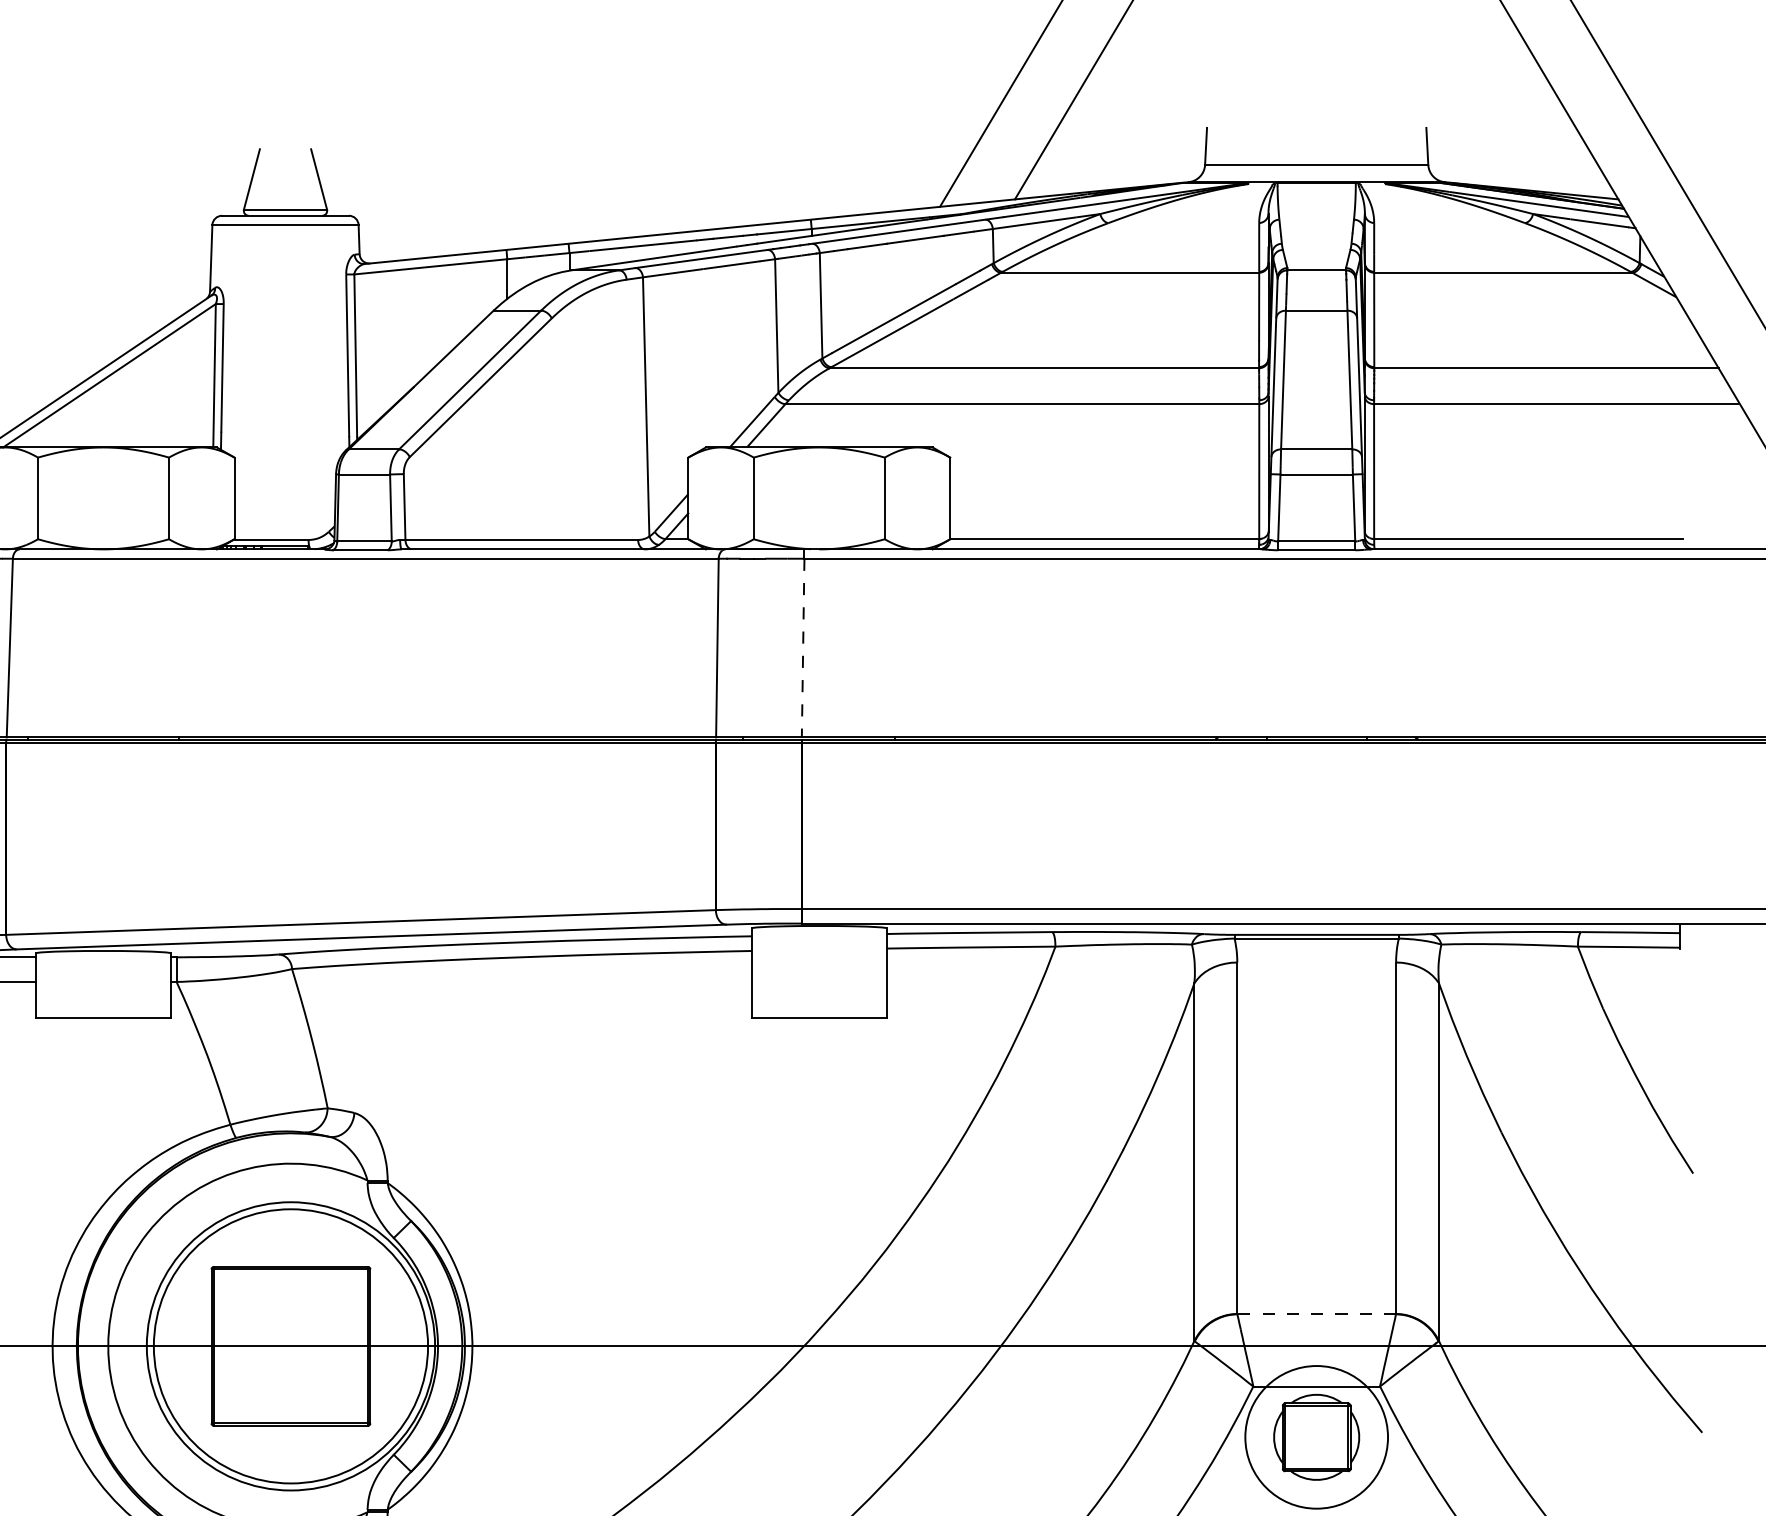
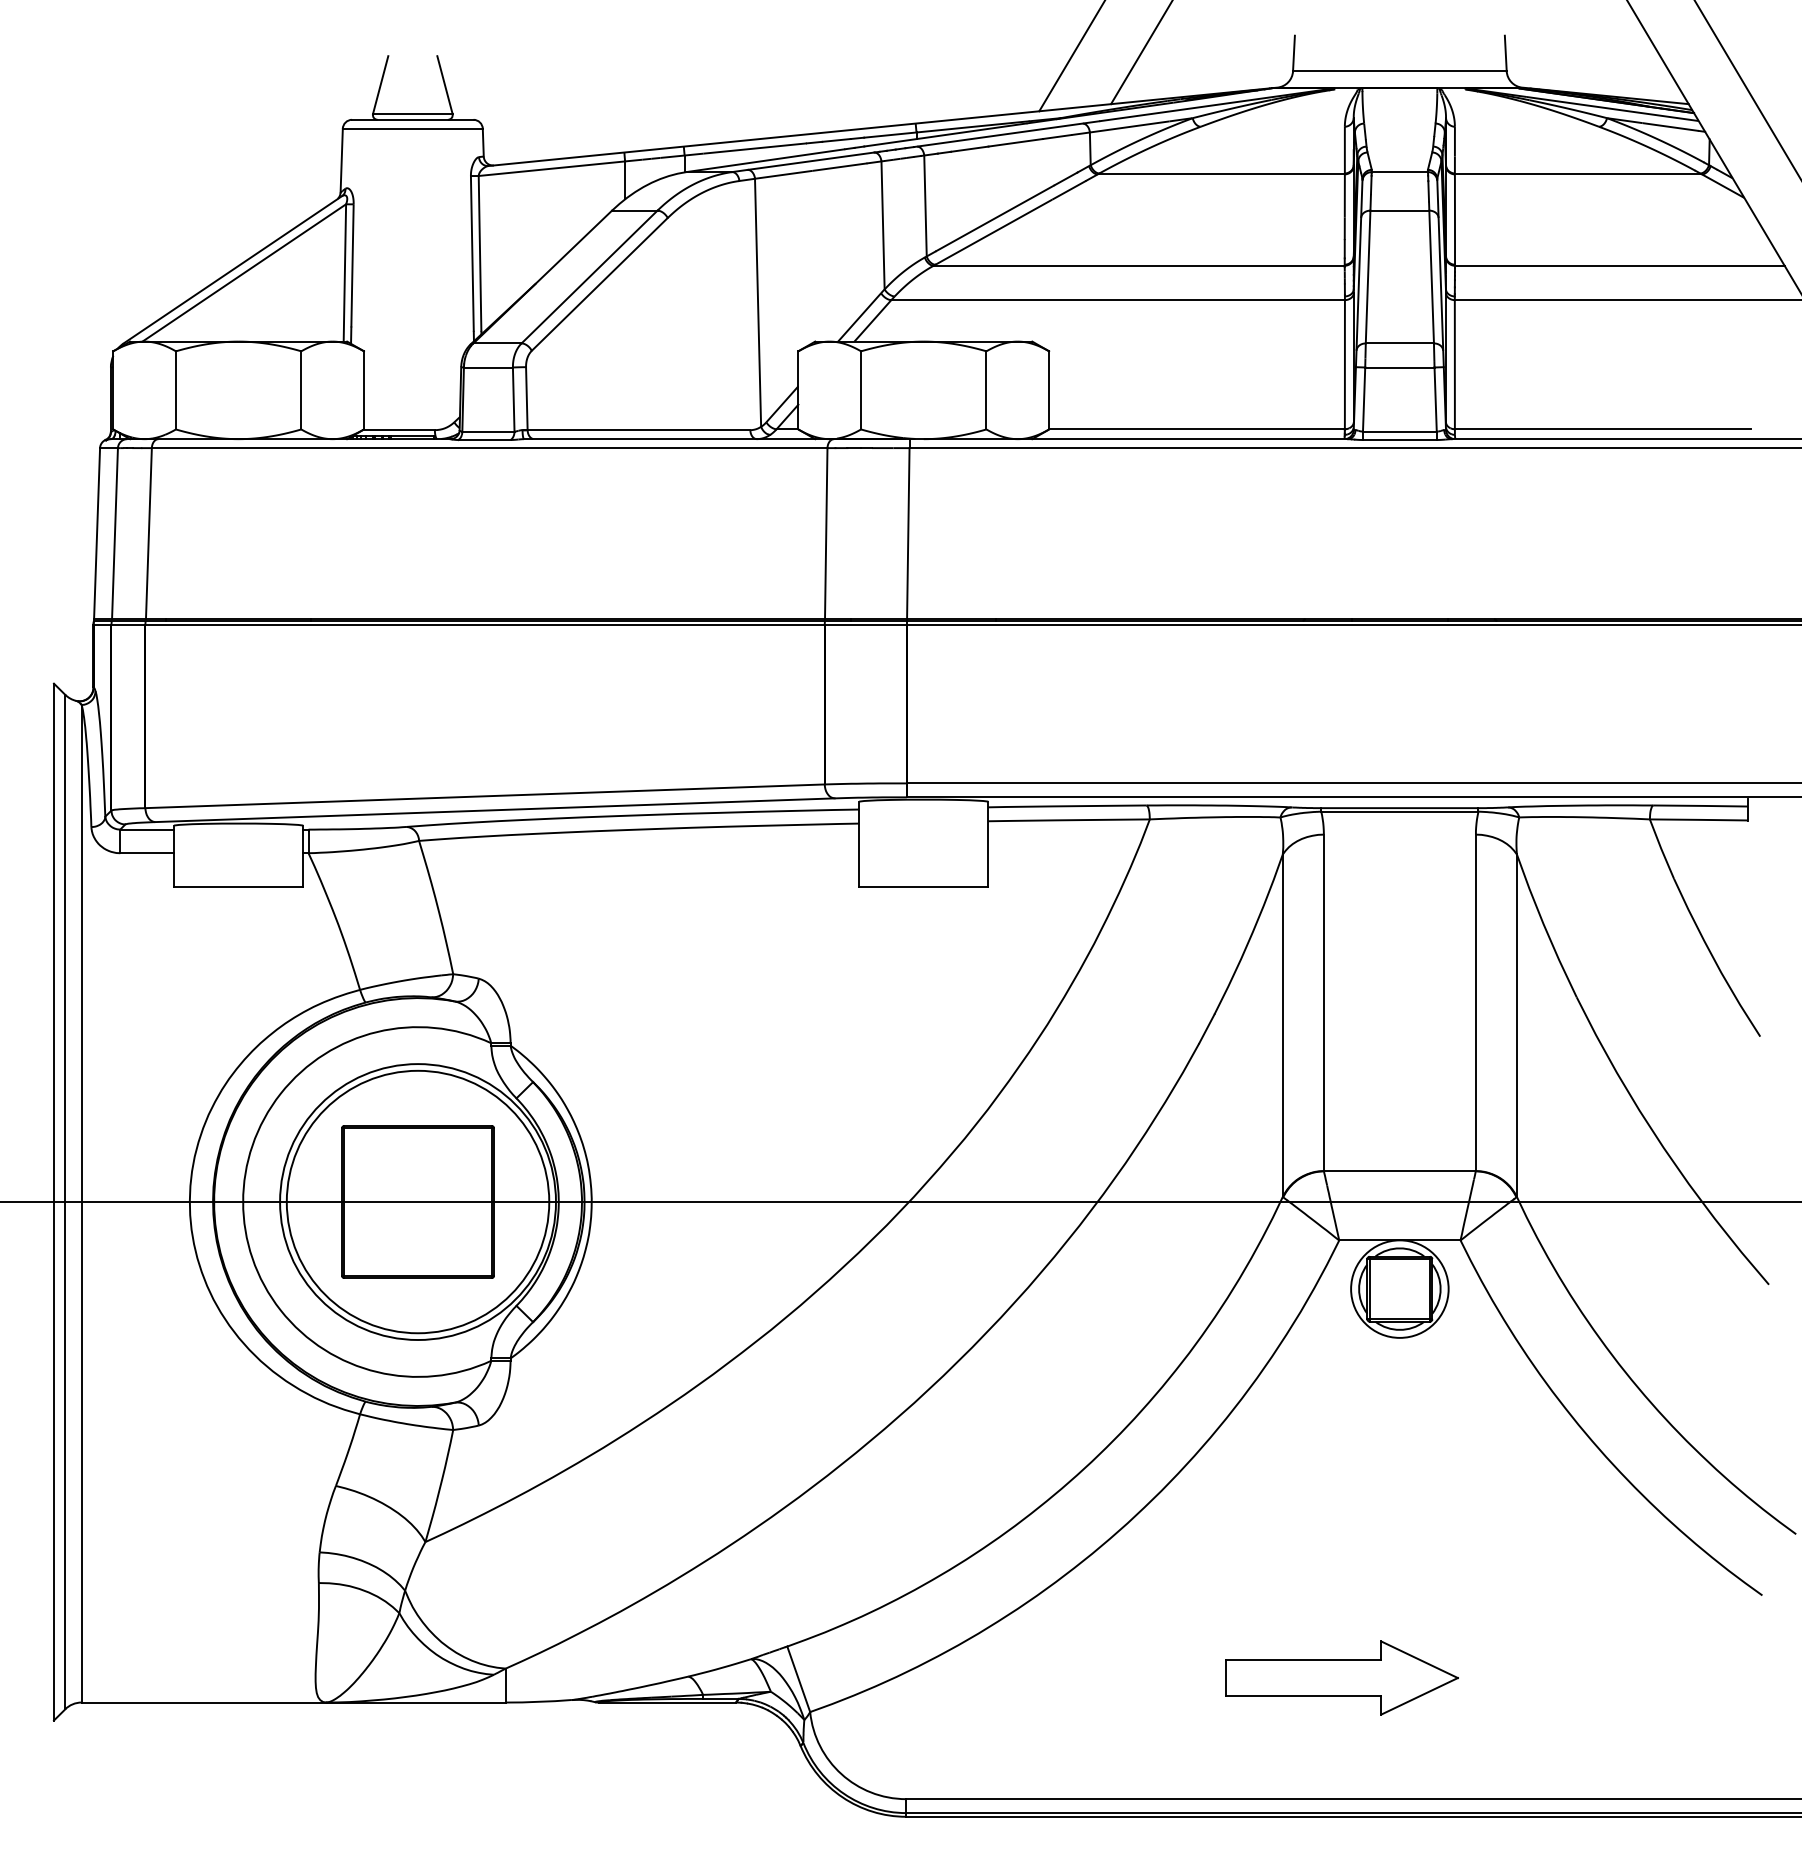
line: (803, 647) -> (908, 533), dashed -> solid
line: (1316, 1314) -> (1399, 1171), dashed -> solid
circle: (1316, 1436) -> (1399, 1288), size x0.71

